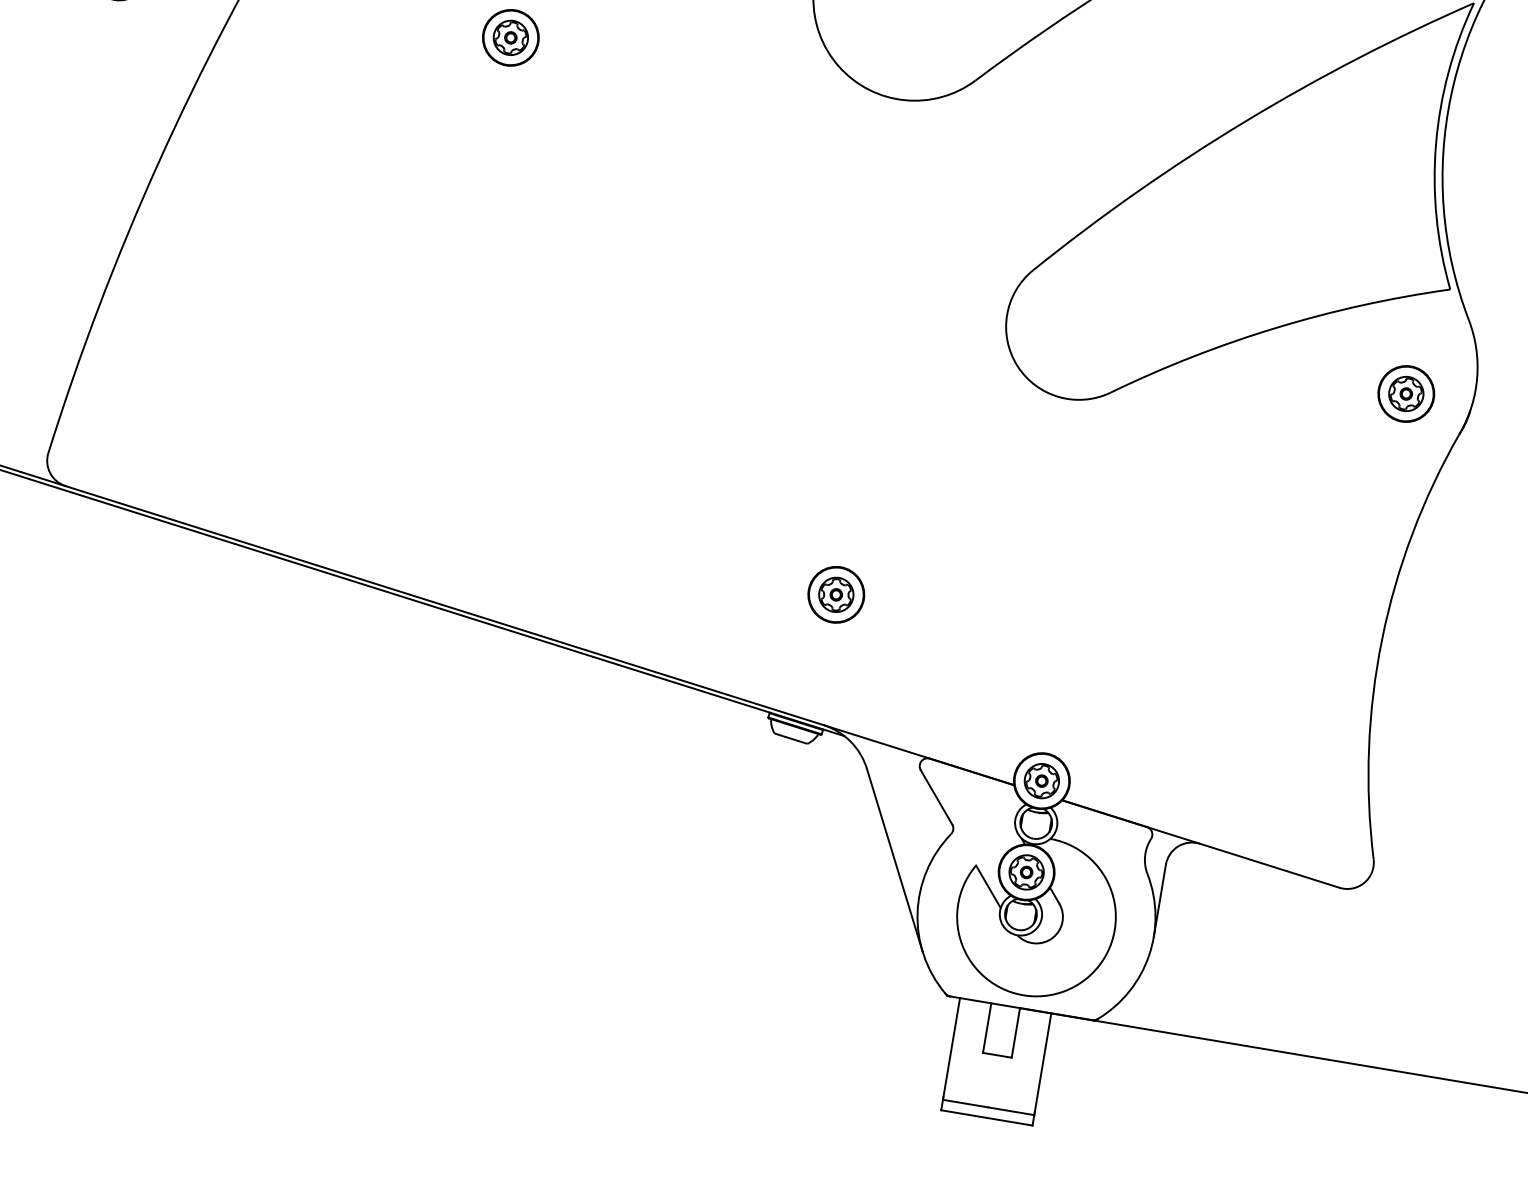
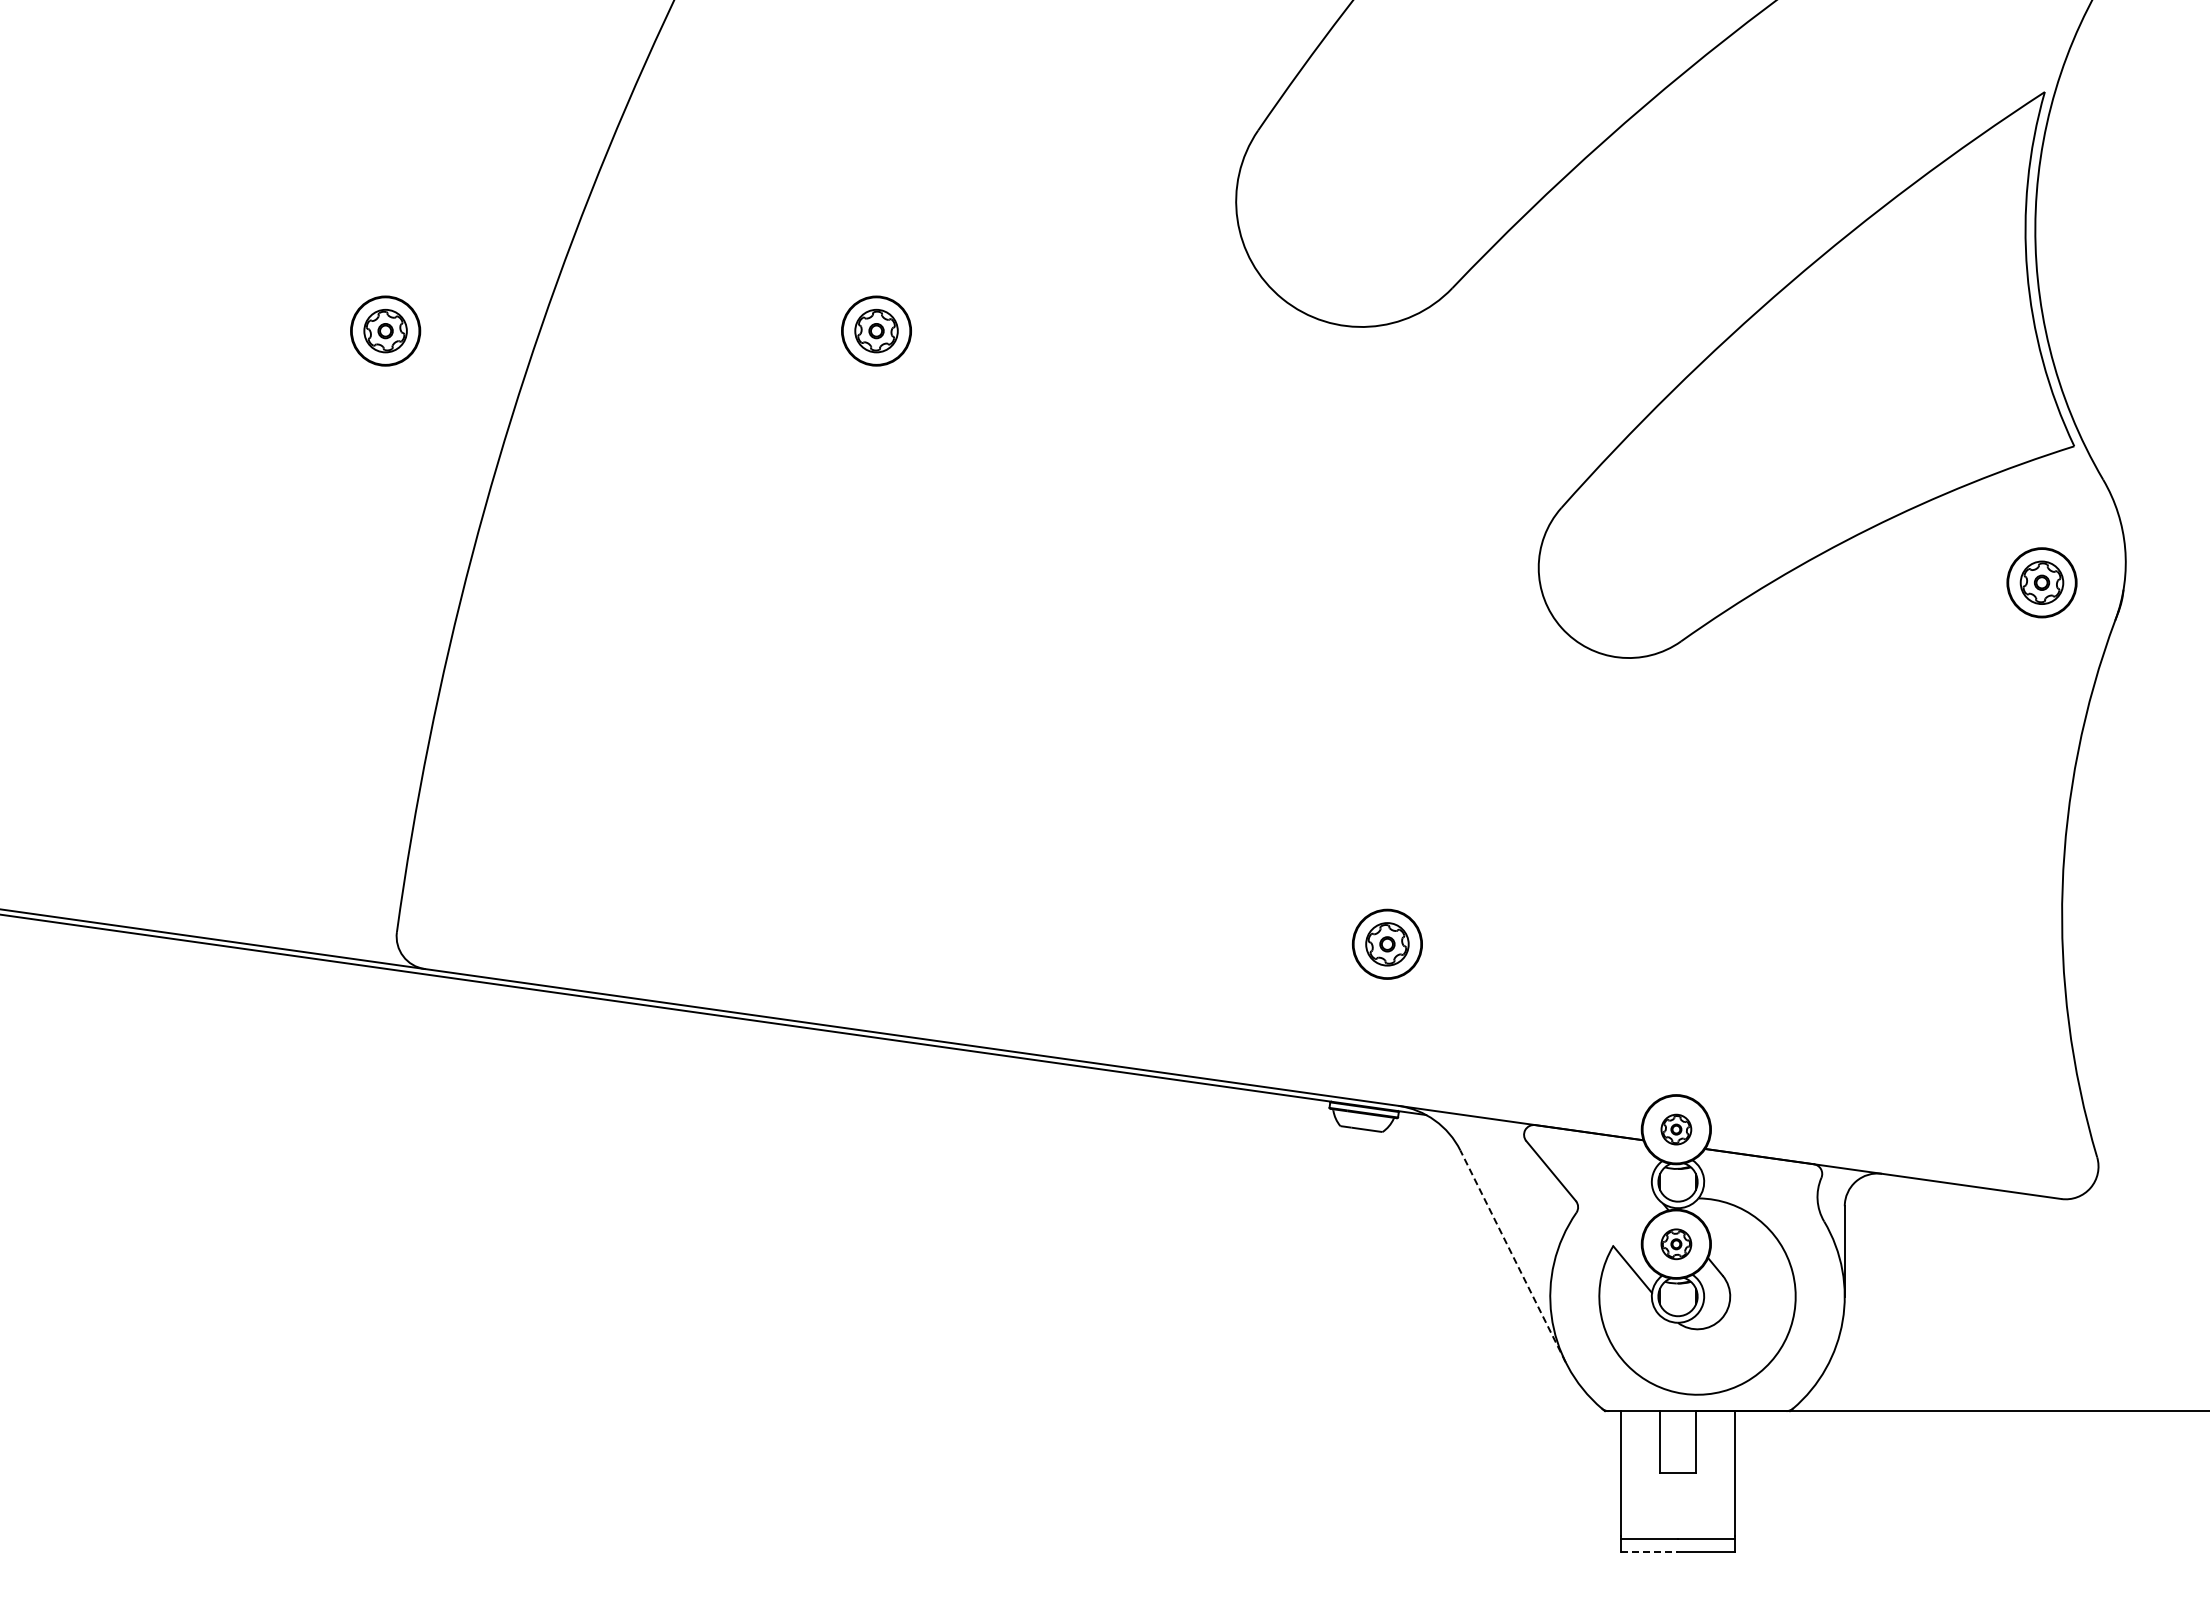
part: (1042, 781) -> (1676, 1129), size x0.7
line: (894, 859) -> (1512, 1255), solid -> dashed
part: (1026, 872) -> (1676, 1244), size x0.7
line: (964, 1113) -> (1649, 1551), solid -> dashed

